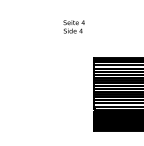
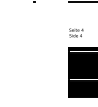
text: (74, 26) -> (76, 32), moved

